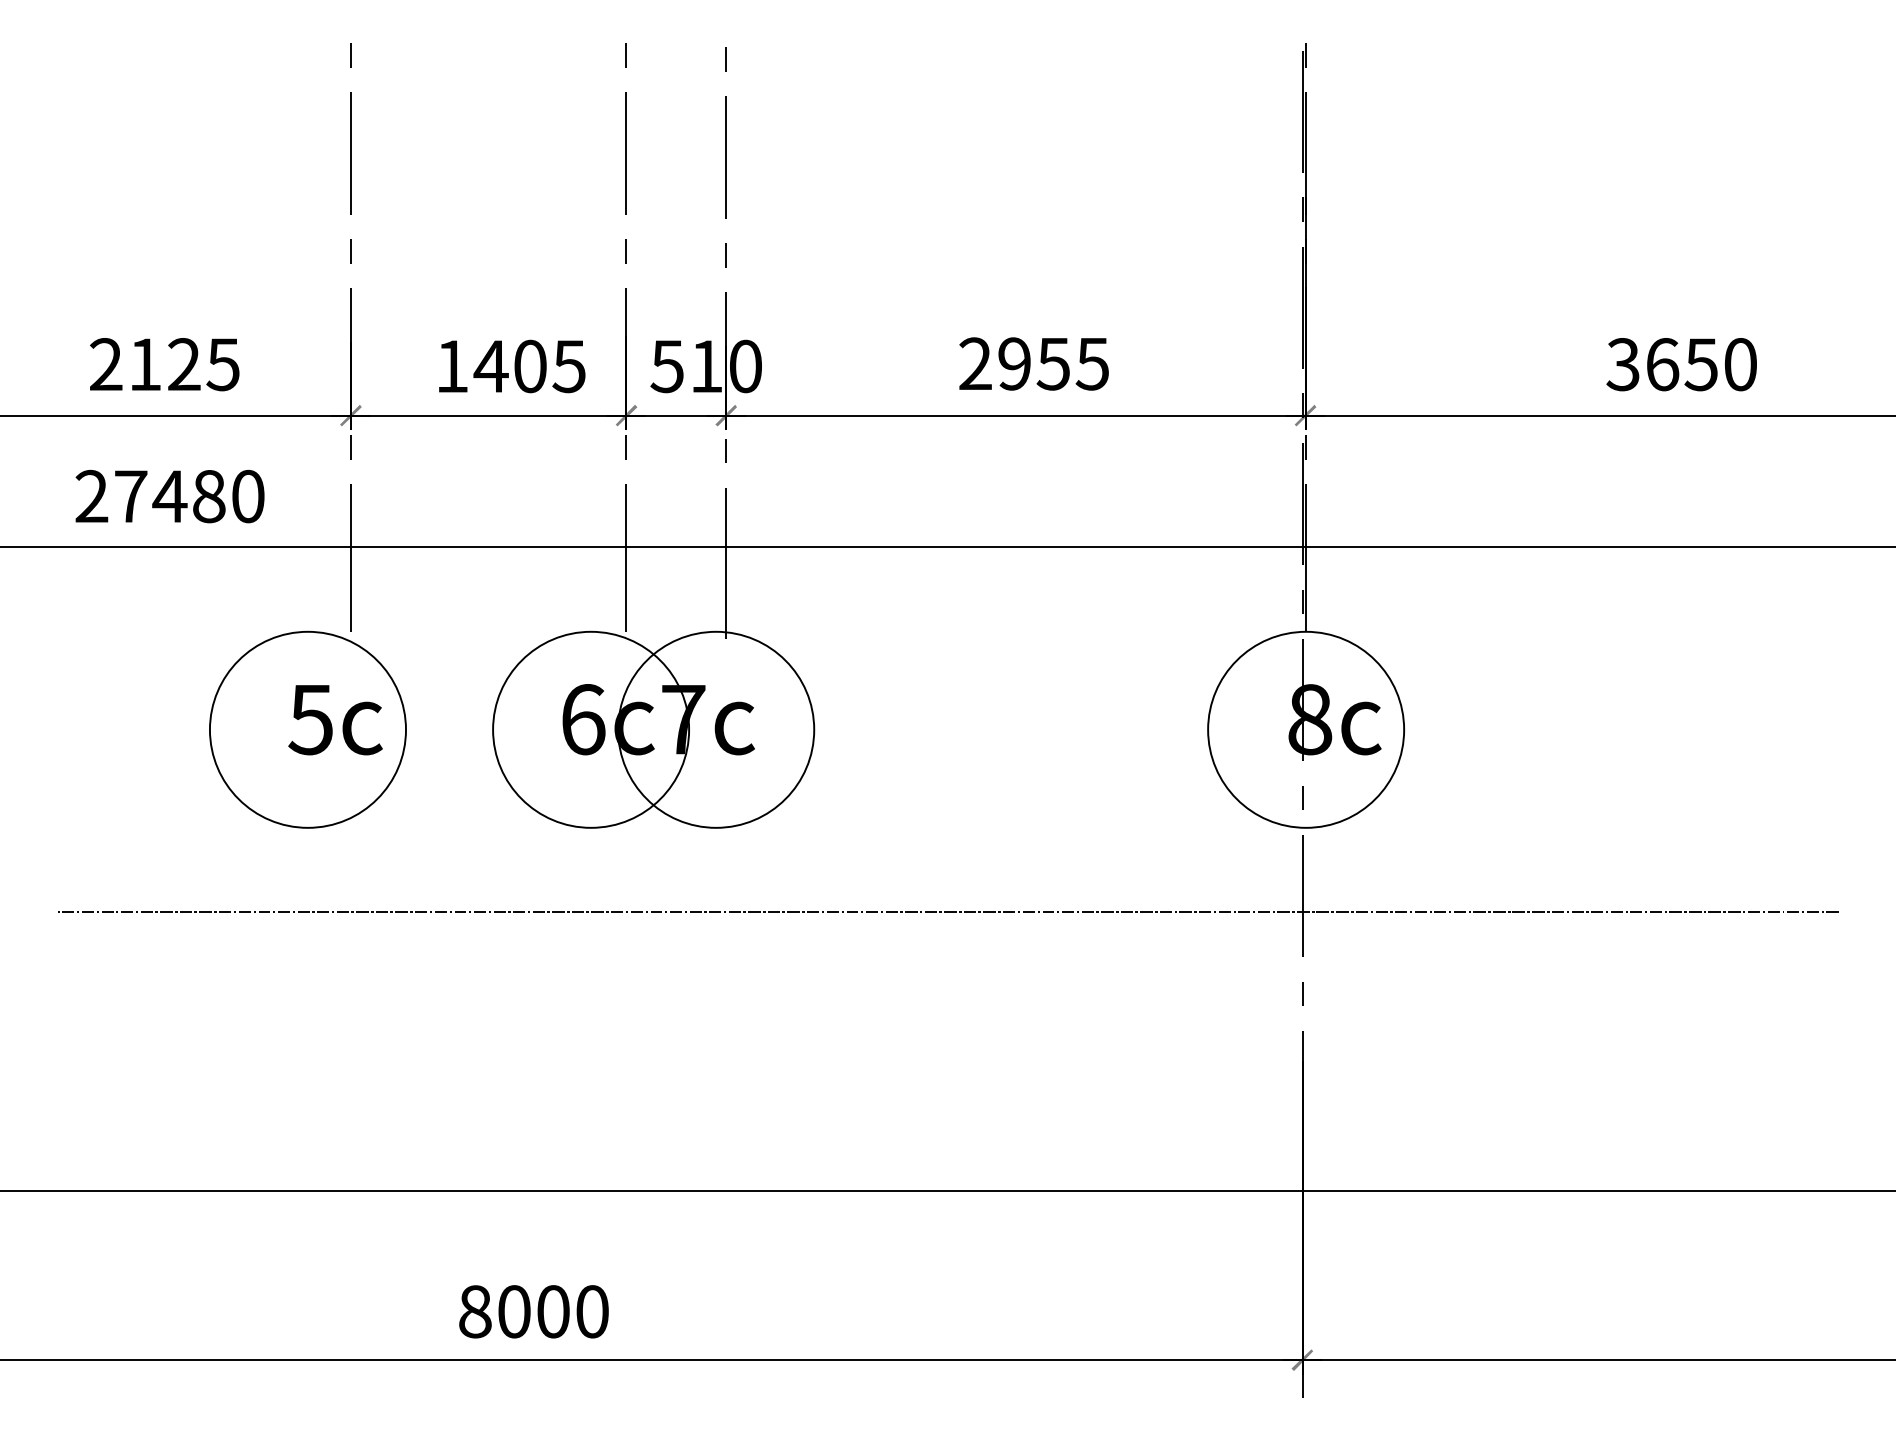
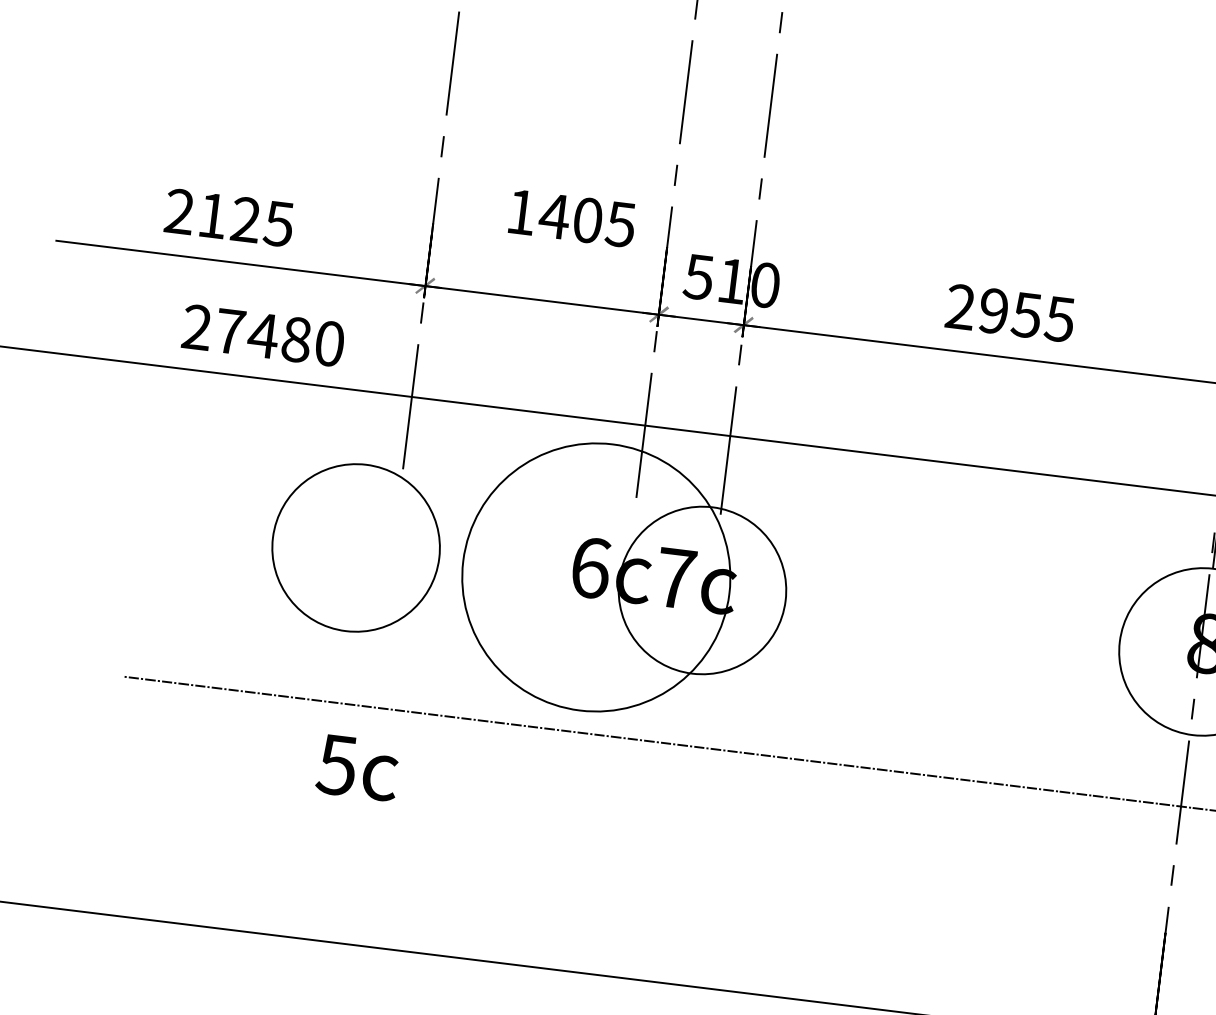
text: (164, 364) -> (229, 217), moved
text: (512, 366) -> (572, 218), moved
text: (335, 720) -> (357, 768), moved
circle: (591, 729) -> (596, 577), size x1.6

